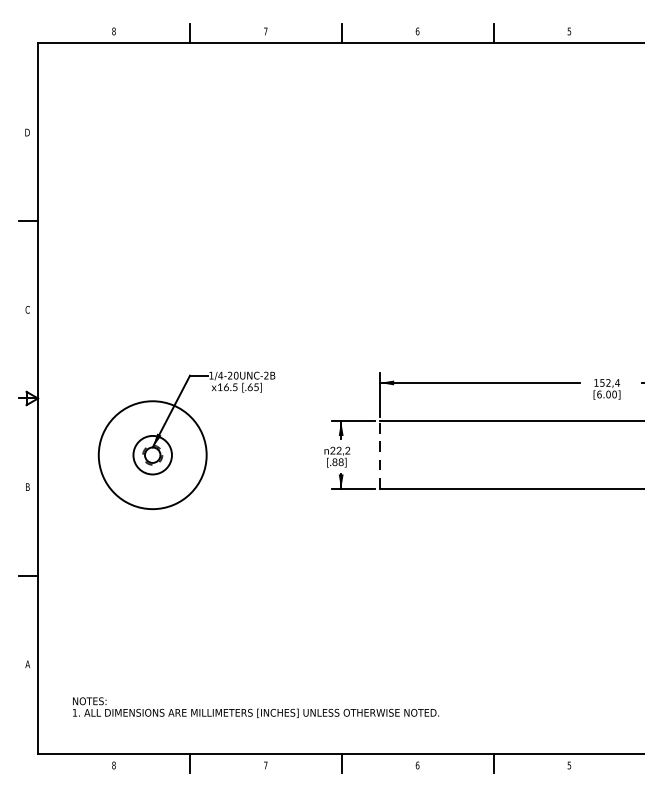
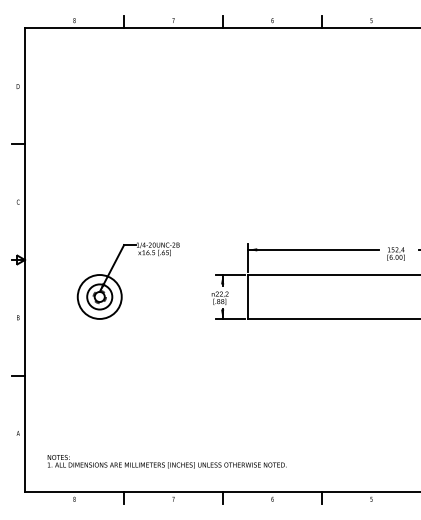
circle: (152, 454) -> (99, 296), size x0.62
line: (379, 454) -> (247, 296), dashed -> solid

